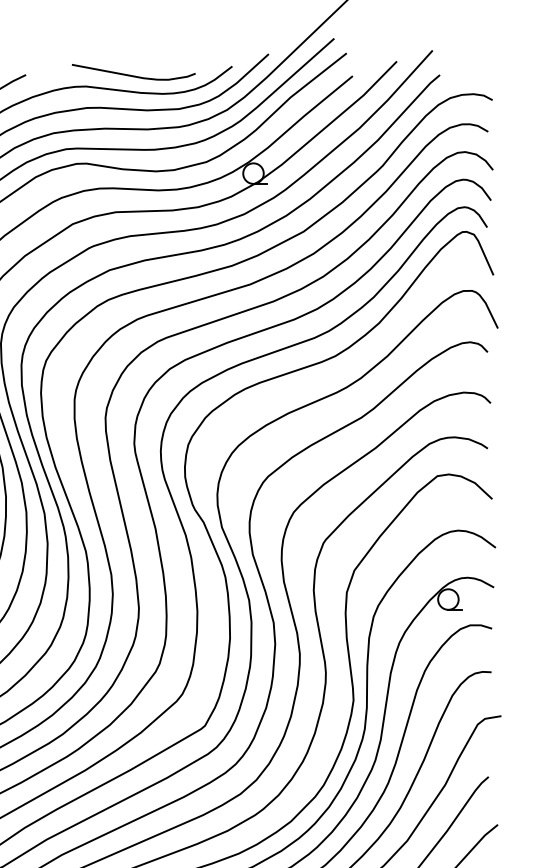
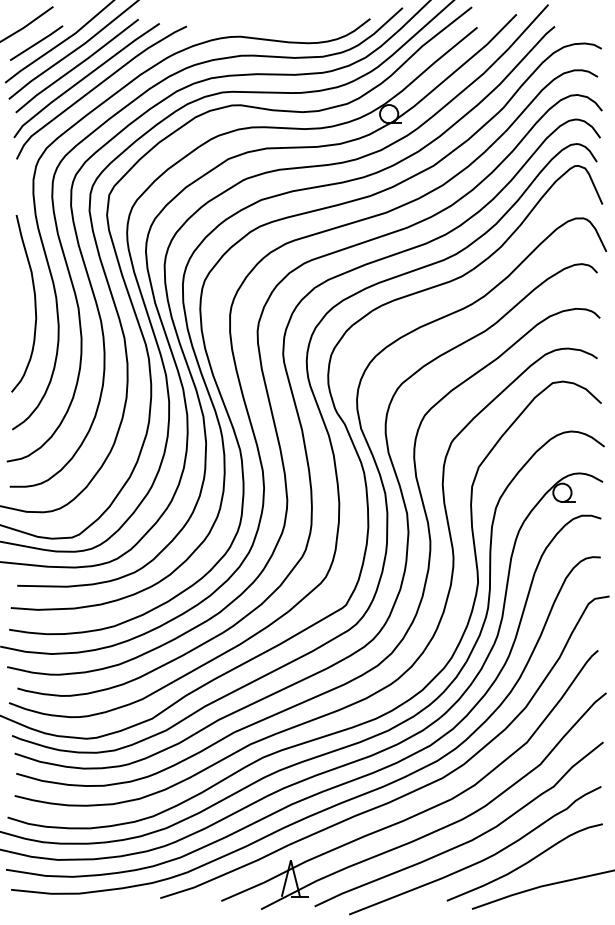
curve: (133, 75) -> (282, 26), removed

